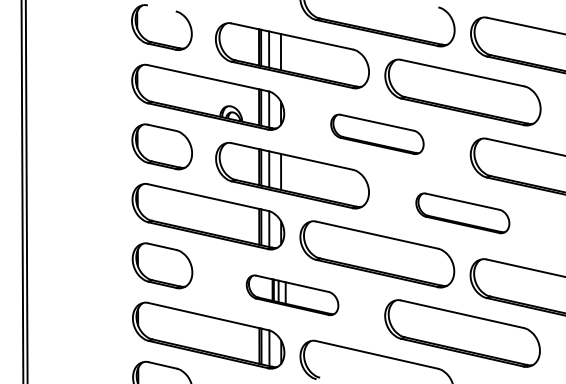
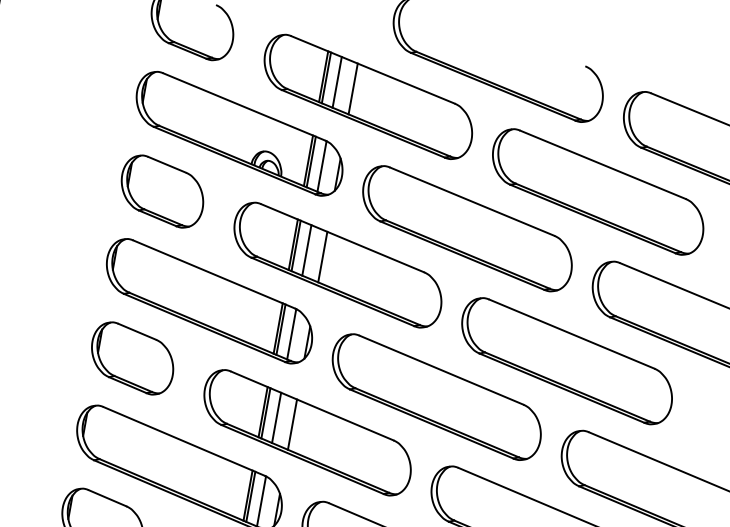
part: (377, 134) -> (467, 229), size x1.67
part: (462, 213) -> (566, 361), size x1.67
part: (292, 295) -> (307, 433), size x1.67

